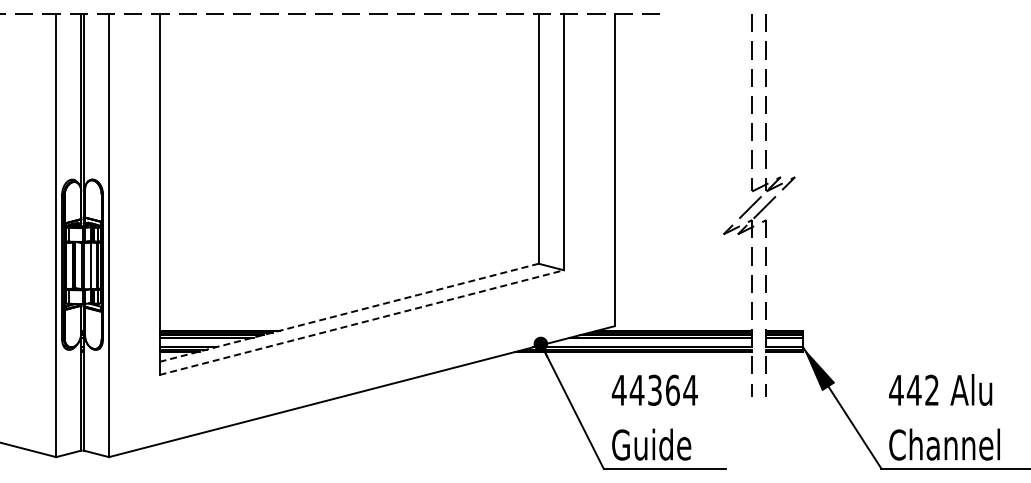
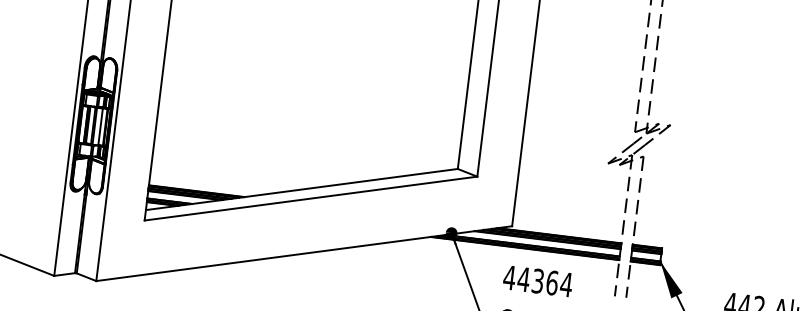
line: (349, 312) -> (302, 189), dashed -> solid
line: (361, 322) -> (310, 198), dashed -> solid

